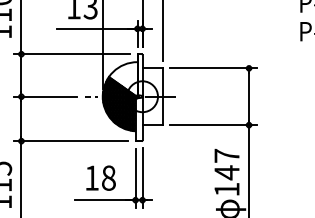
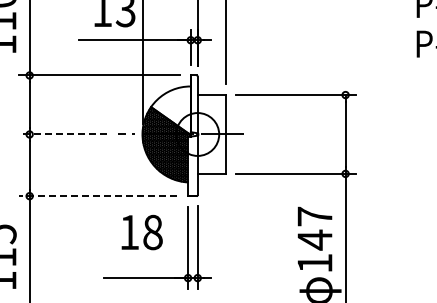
line: (45, 96) -> (62, 134), solid -> dashed
line: (70, 141) -> (97, 196), solid -> dashed
text: (100, 178) -> (141, 232), moved

